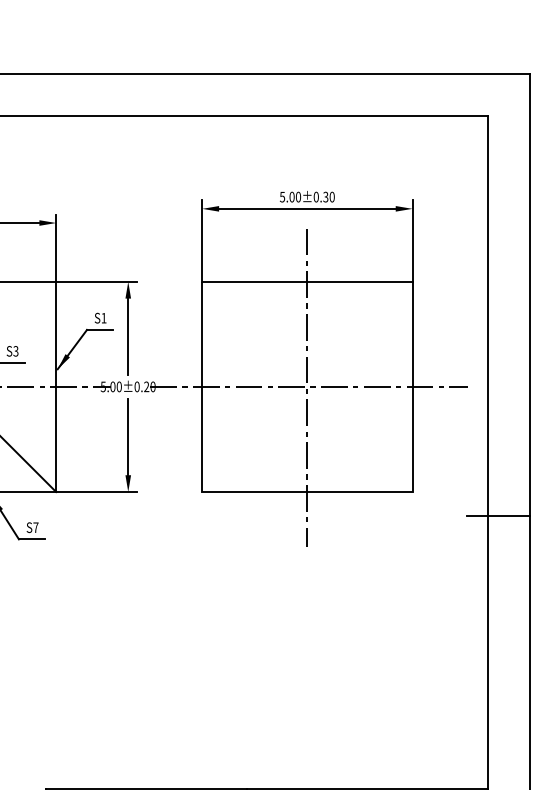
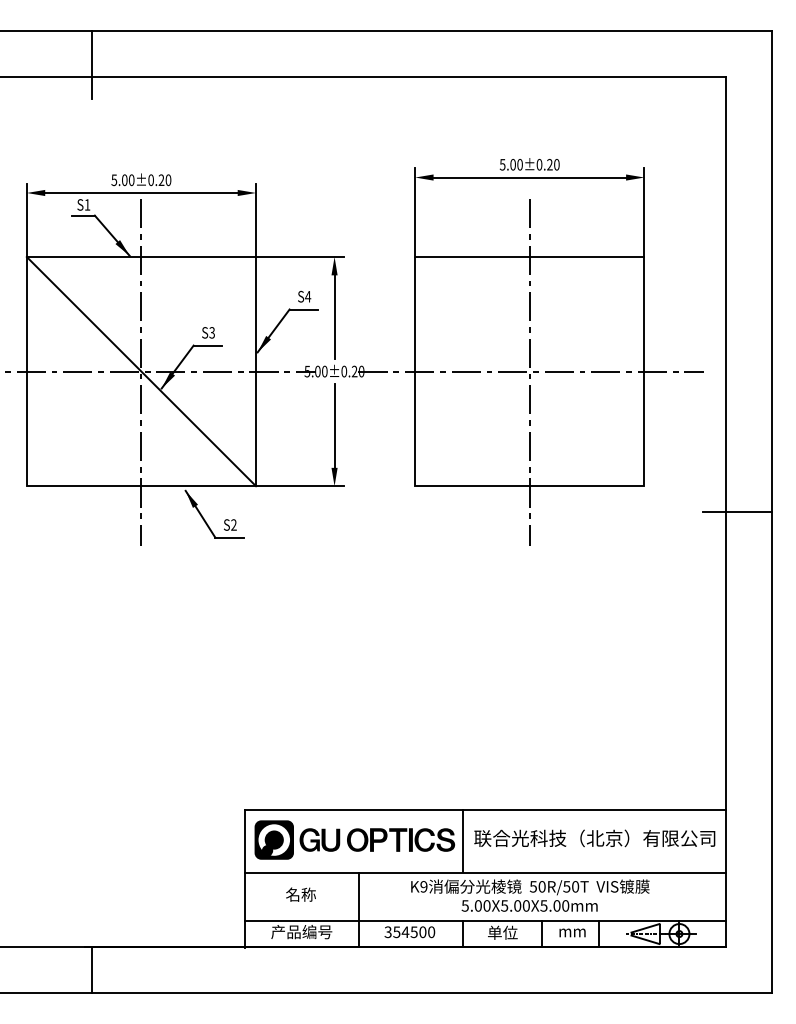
text: (325, 196) -> (549, 164), 5.00±0.30 -> 5.00±0.20
text: (104, 317) -> (308, 296), S1 -> S4
text: (35, 527) -> (233, 524), S7 -> S2

